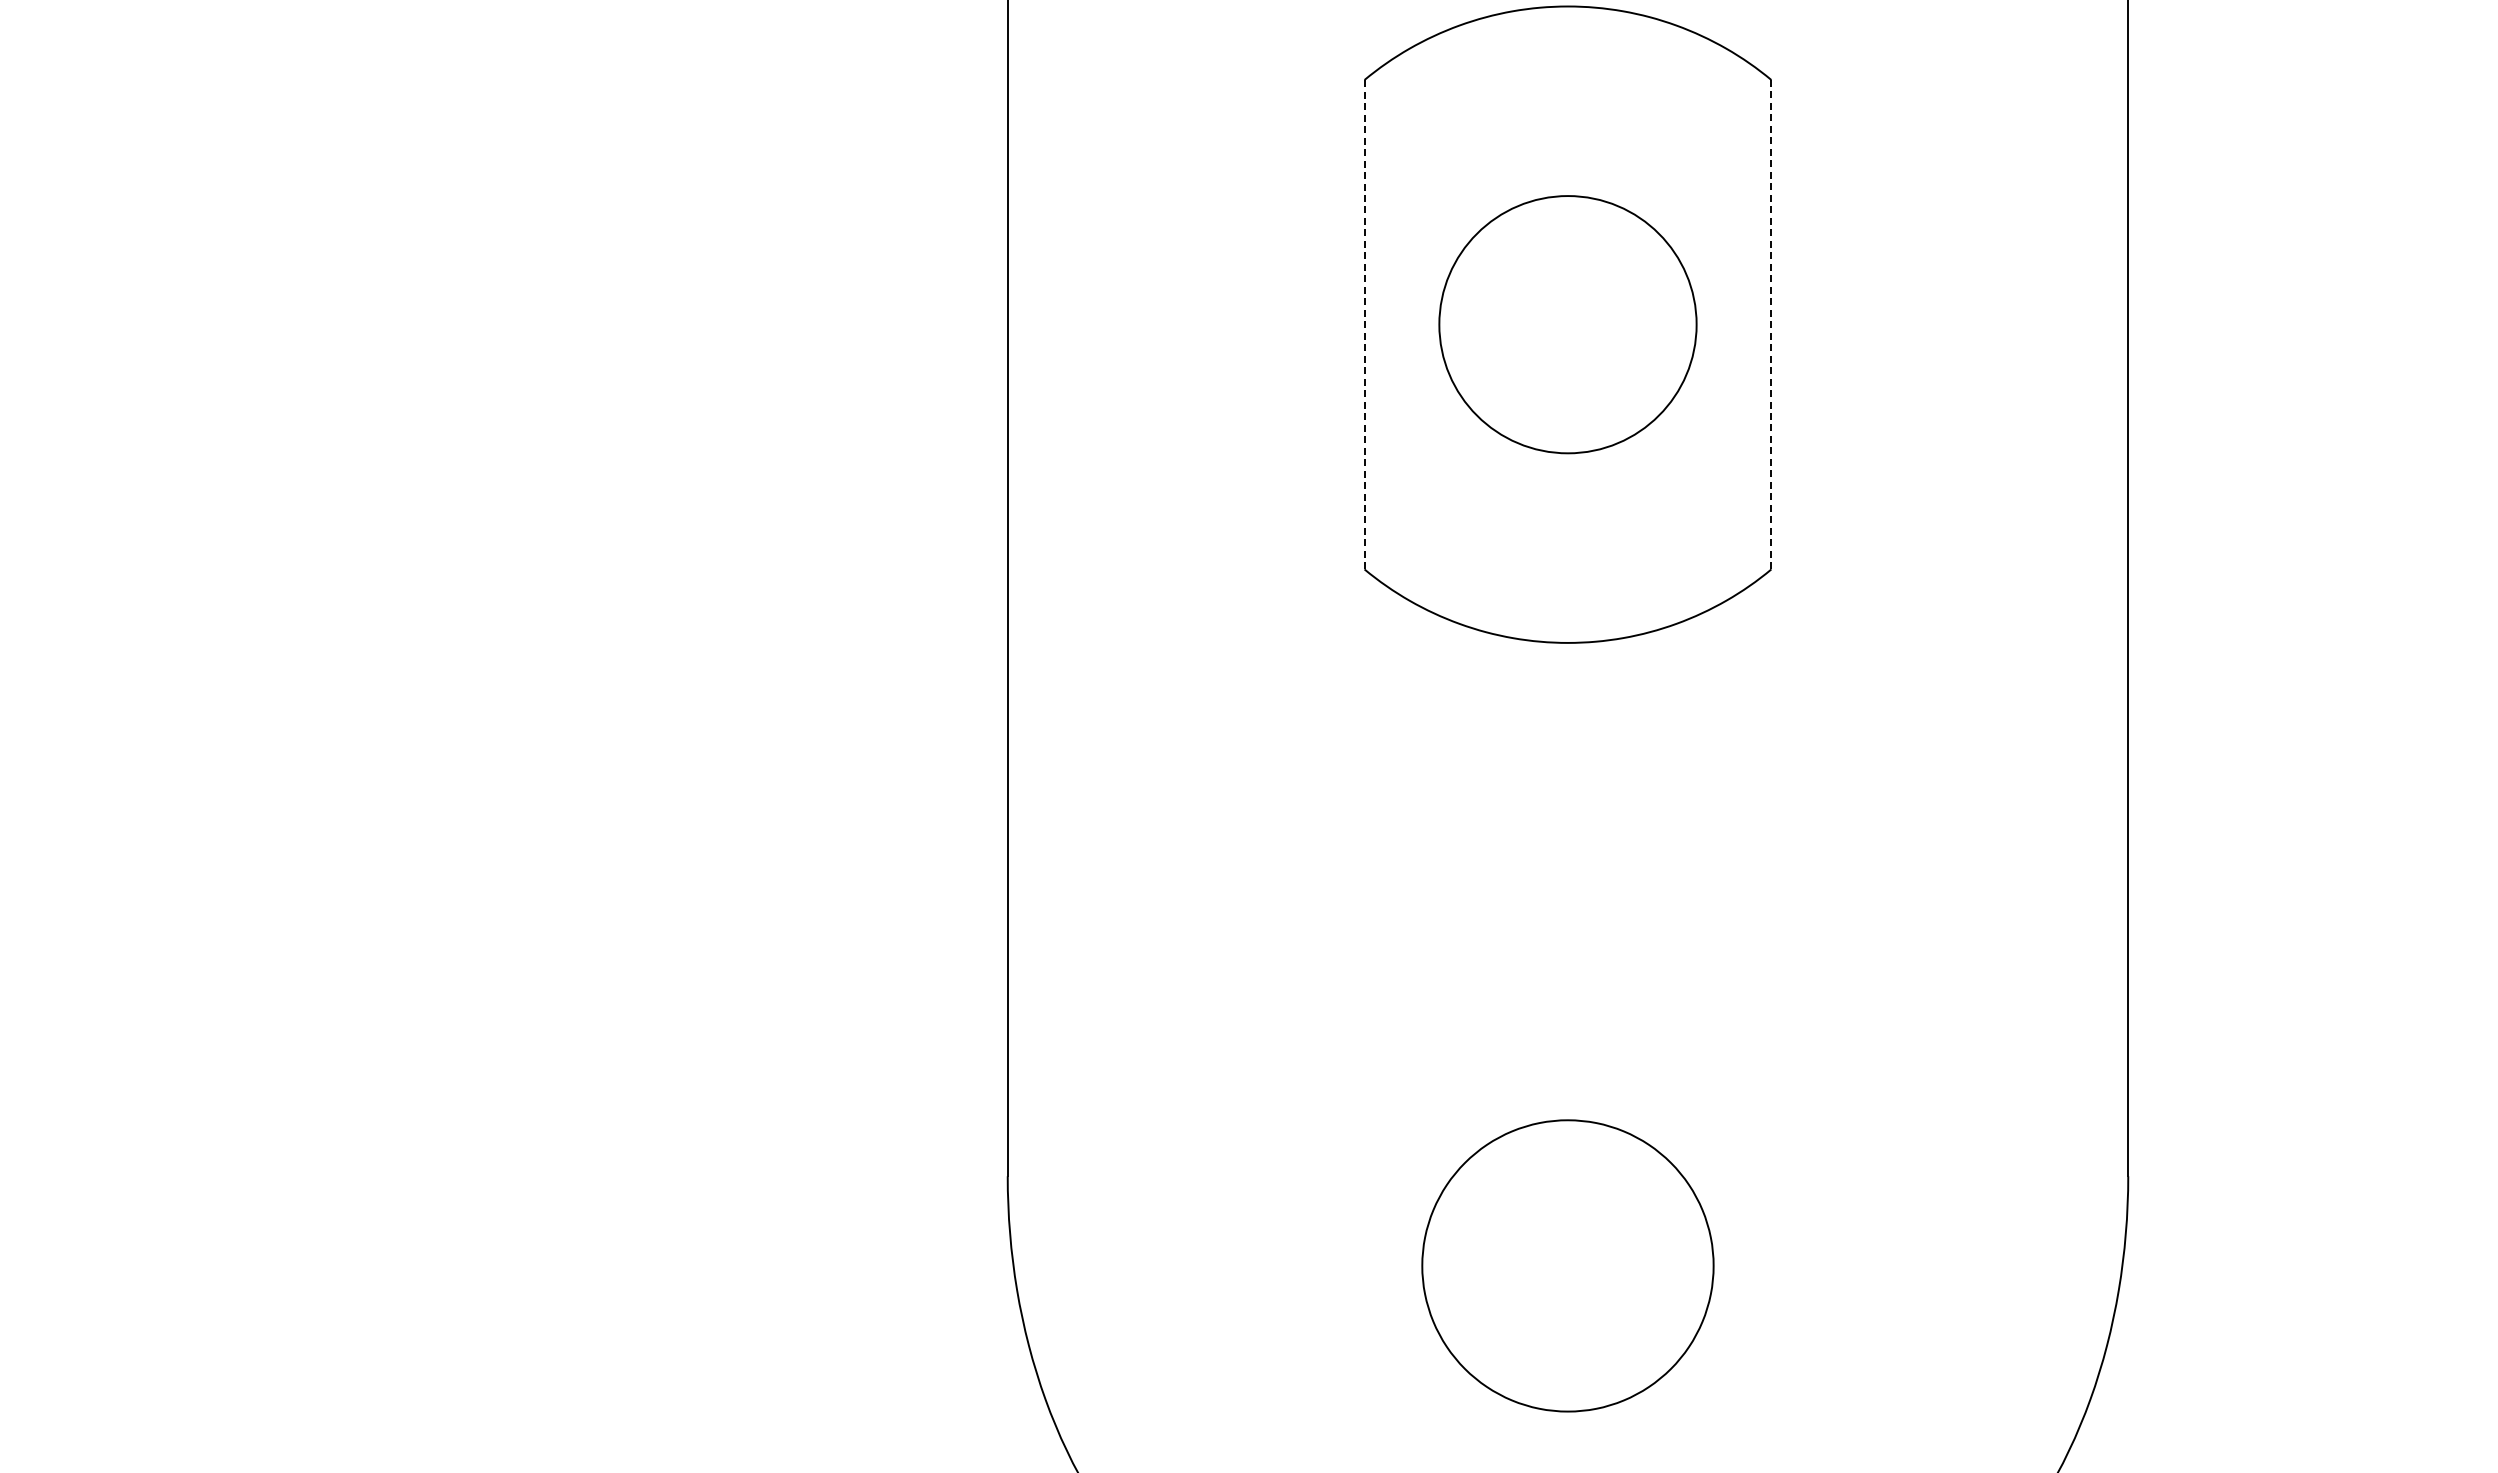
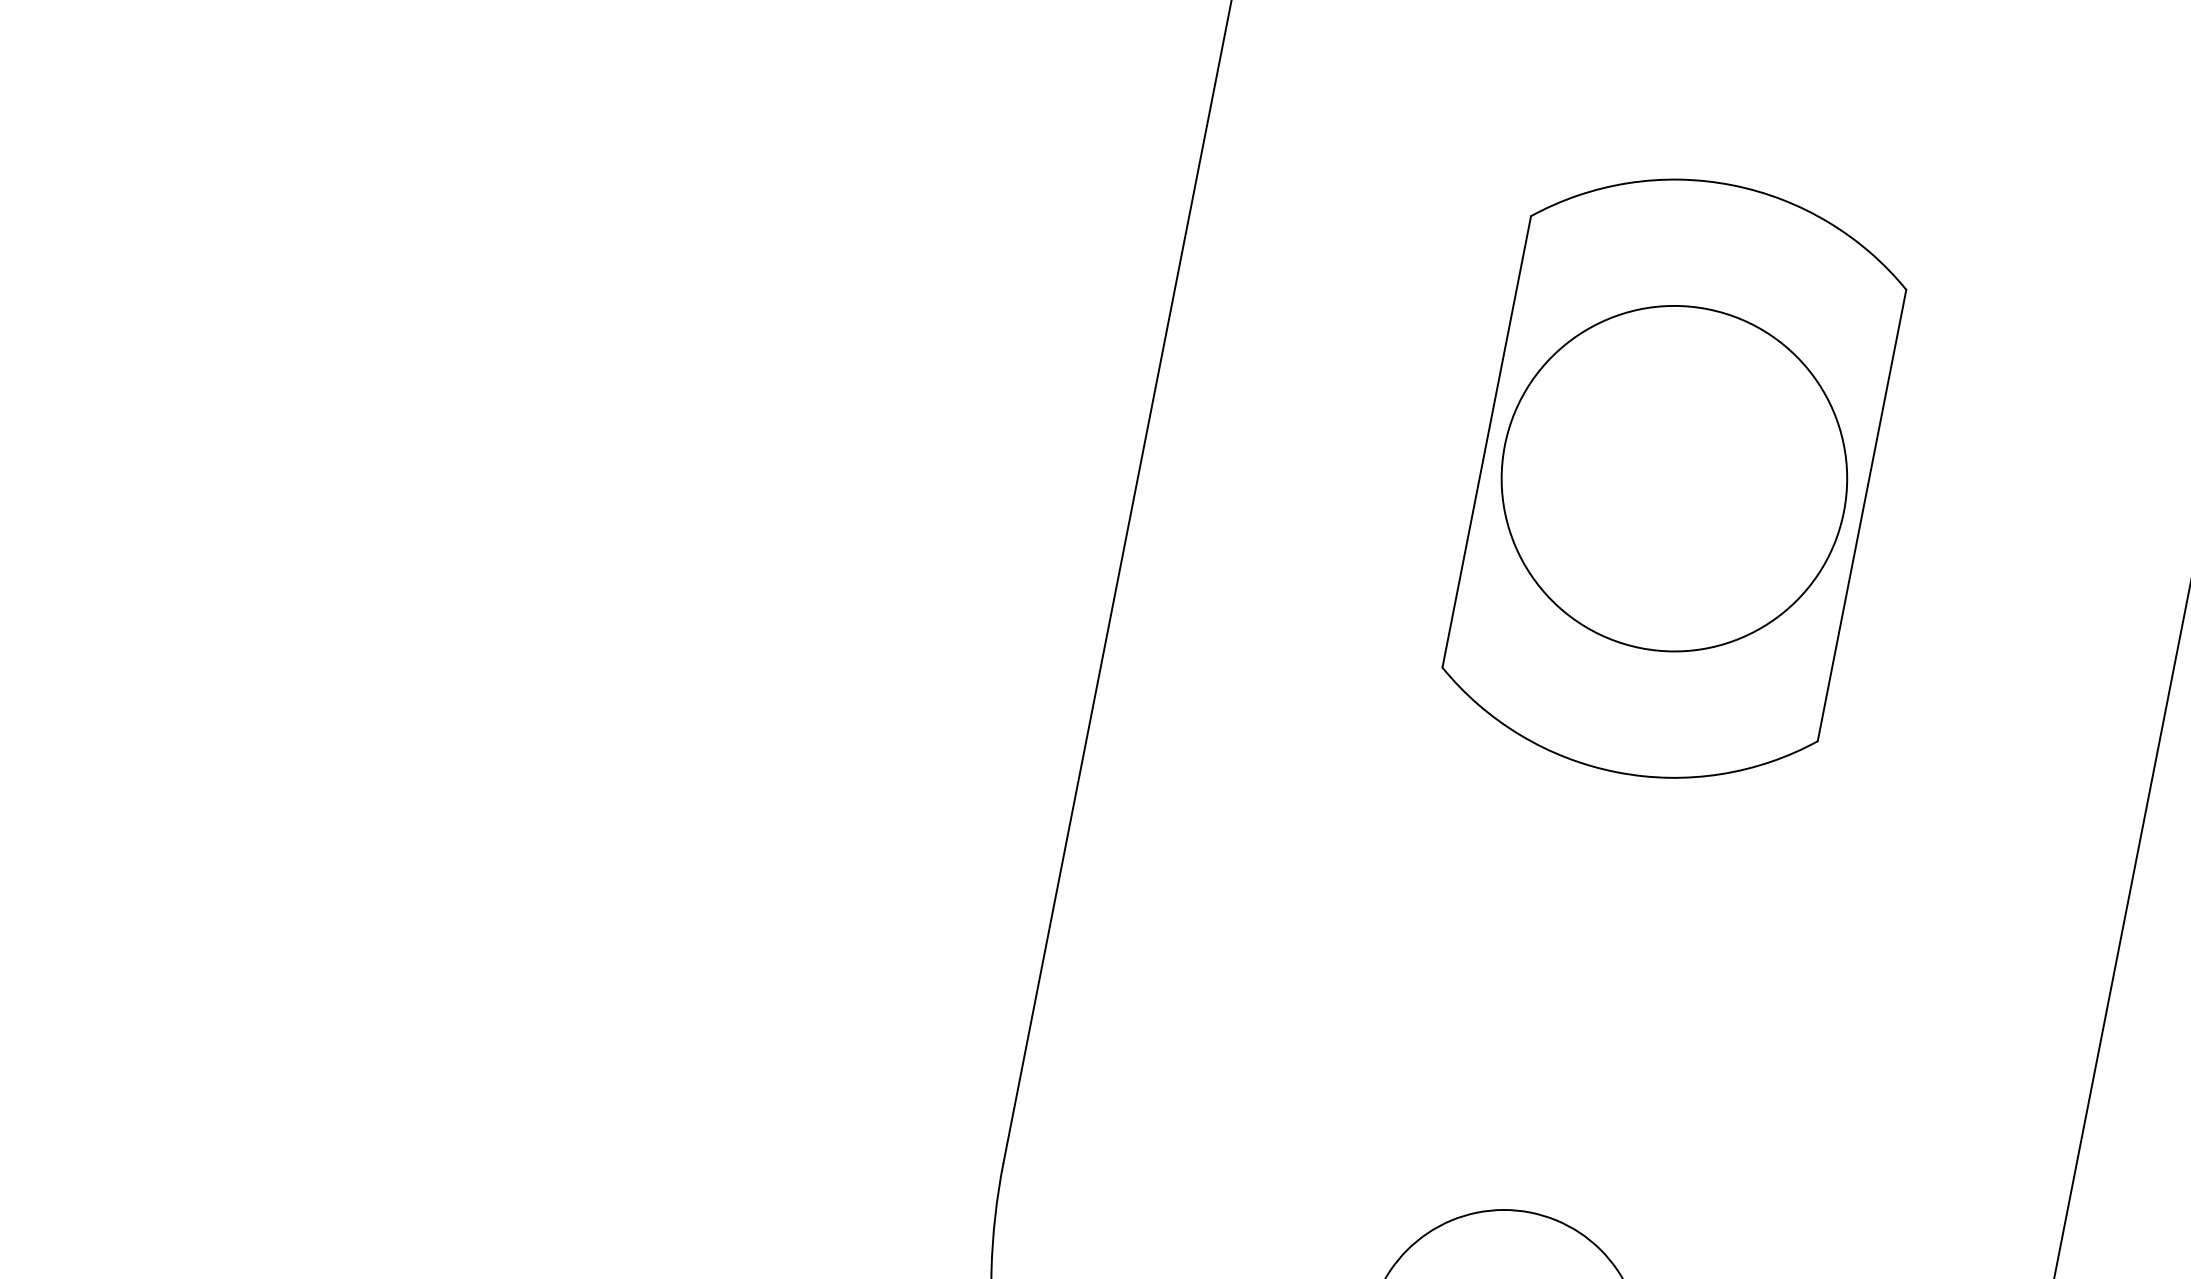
line: (1364, 324) -> (1486, 441), dashed -> solid
circle: (1567, 324) -> (1674, 478), size x1.43
line: (1771, 324) -> (1862, 515), dashed -> solid

